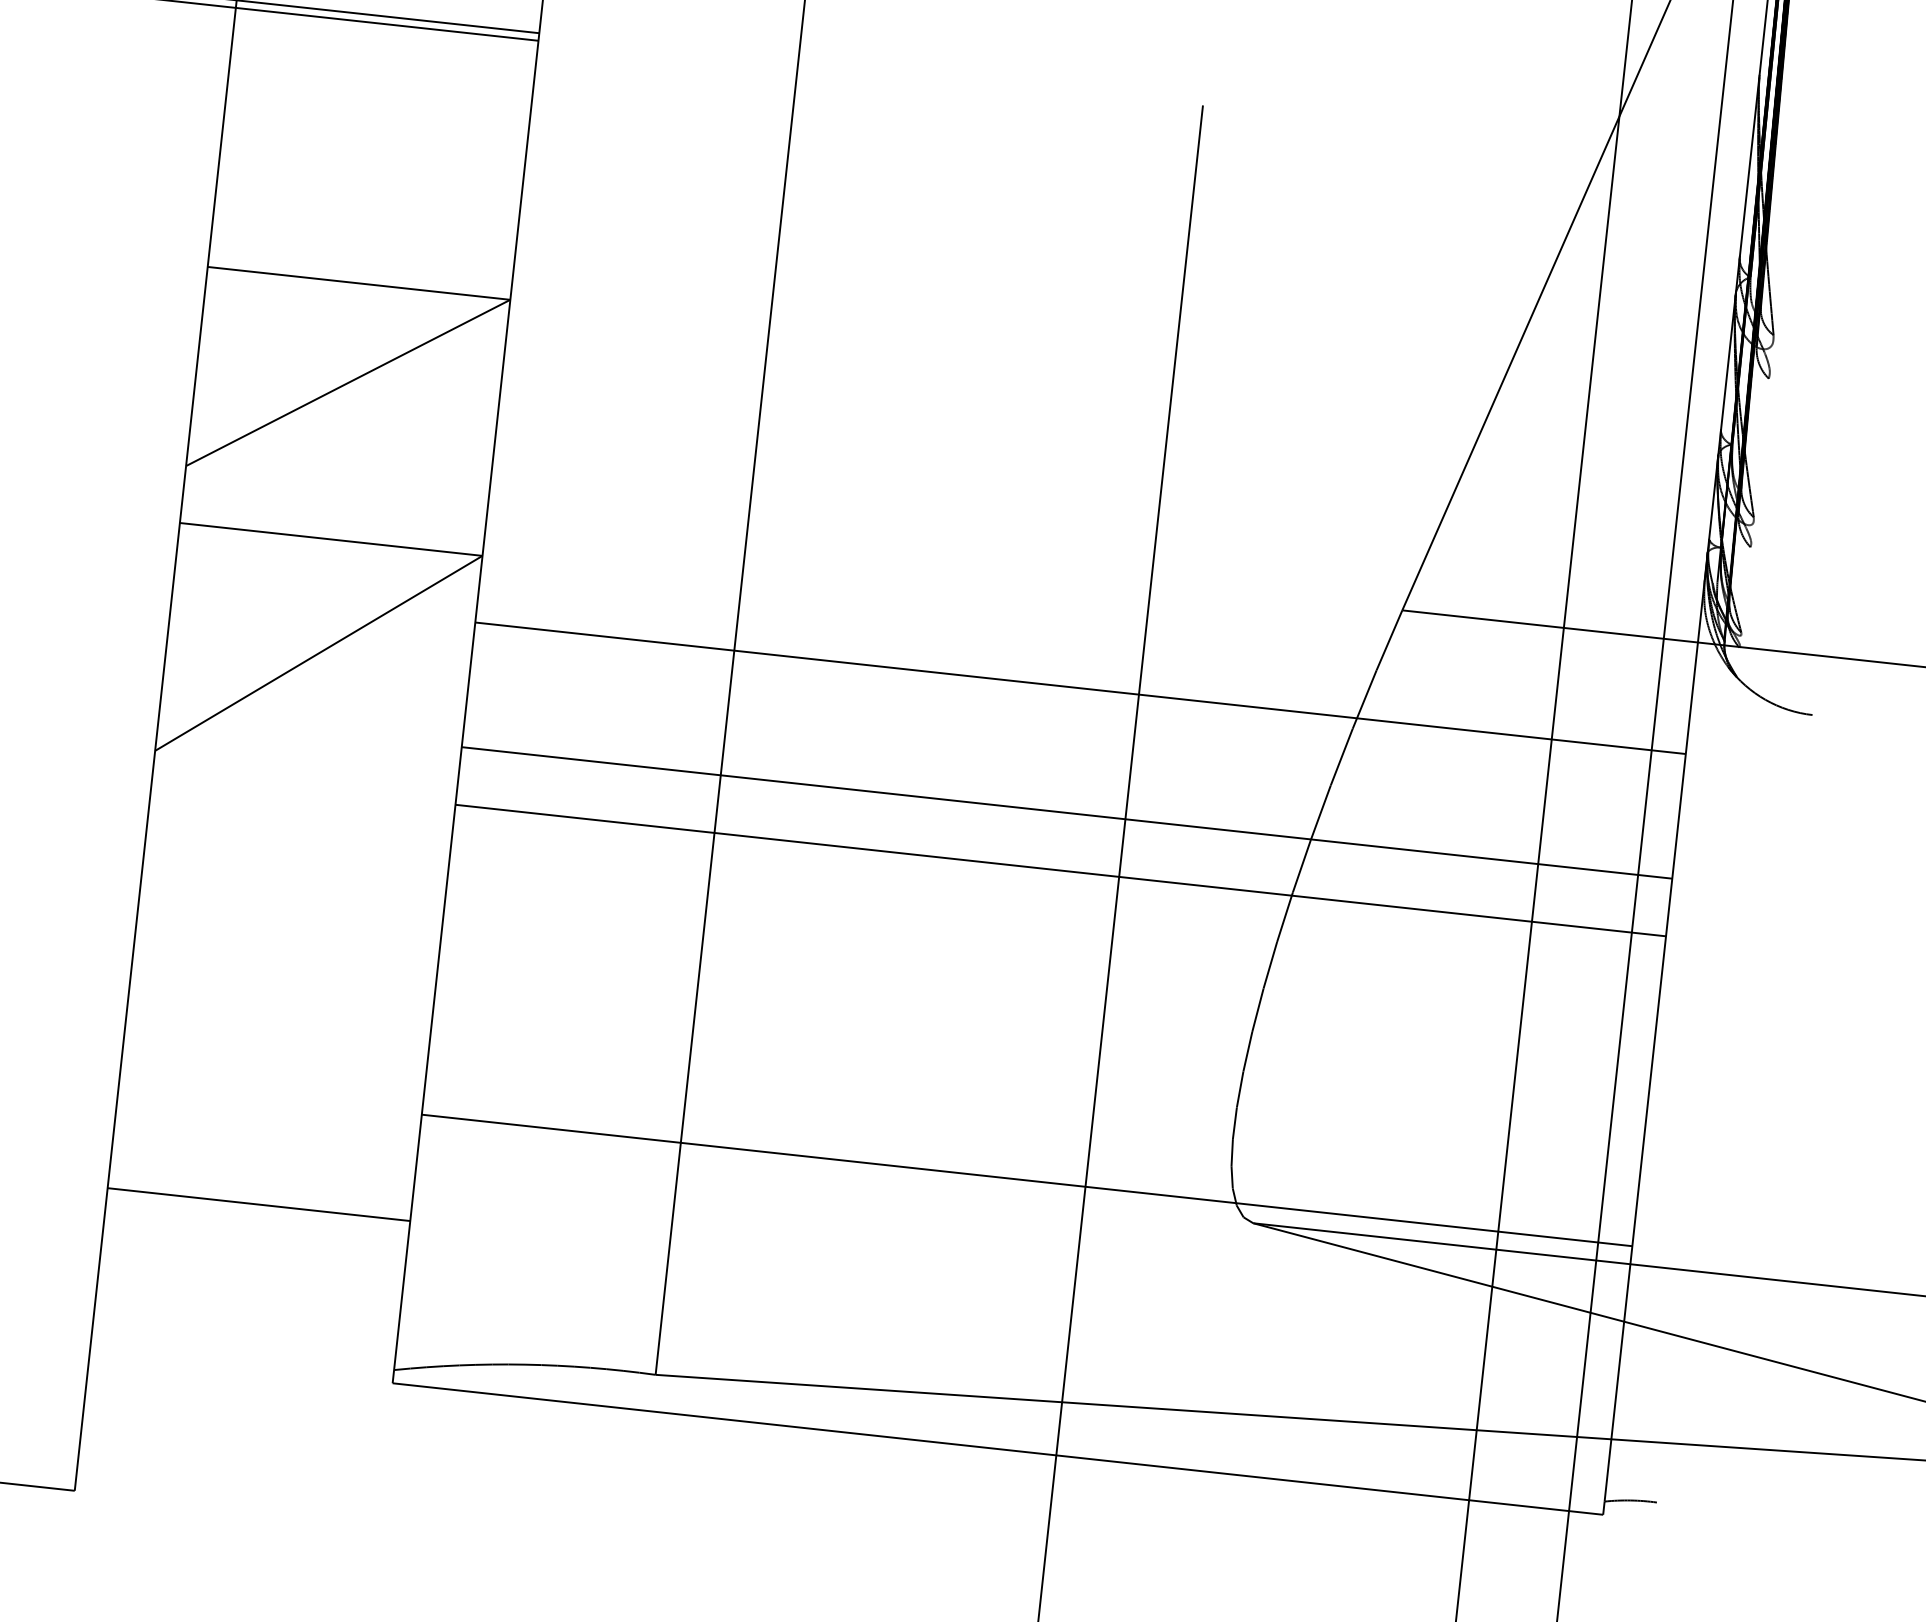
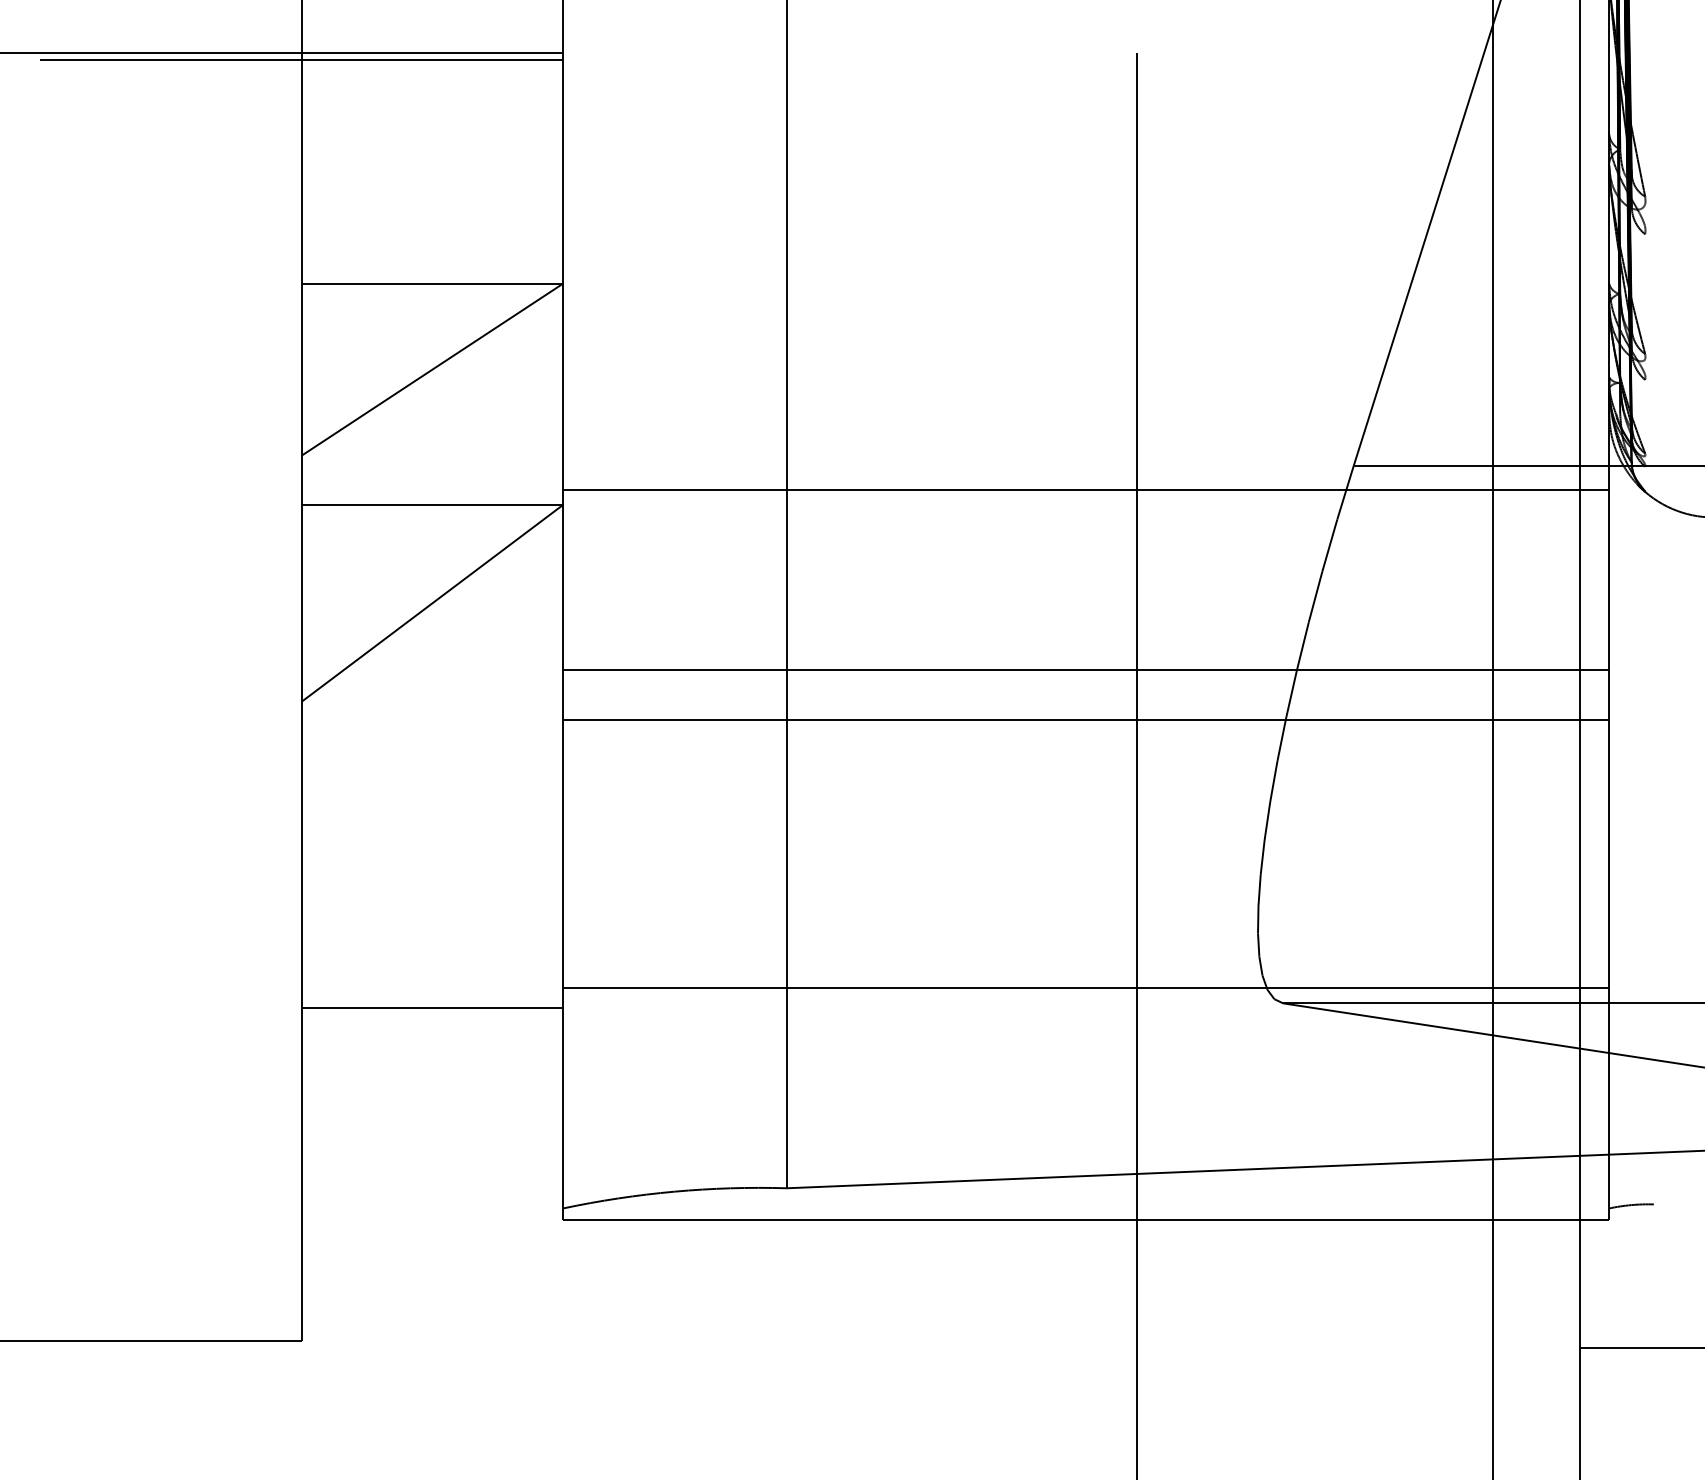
line: (1081, 688) -> (1086, 489), moved
line: (259, 1204) -> (432, 1007), moved

